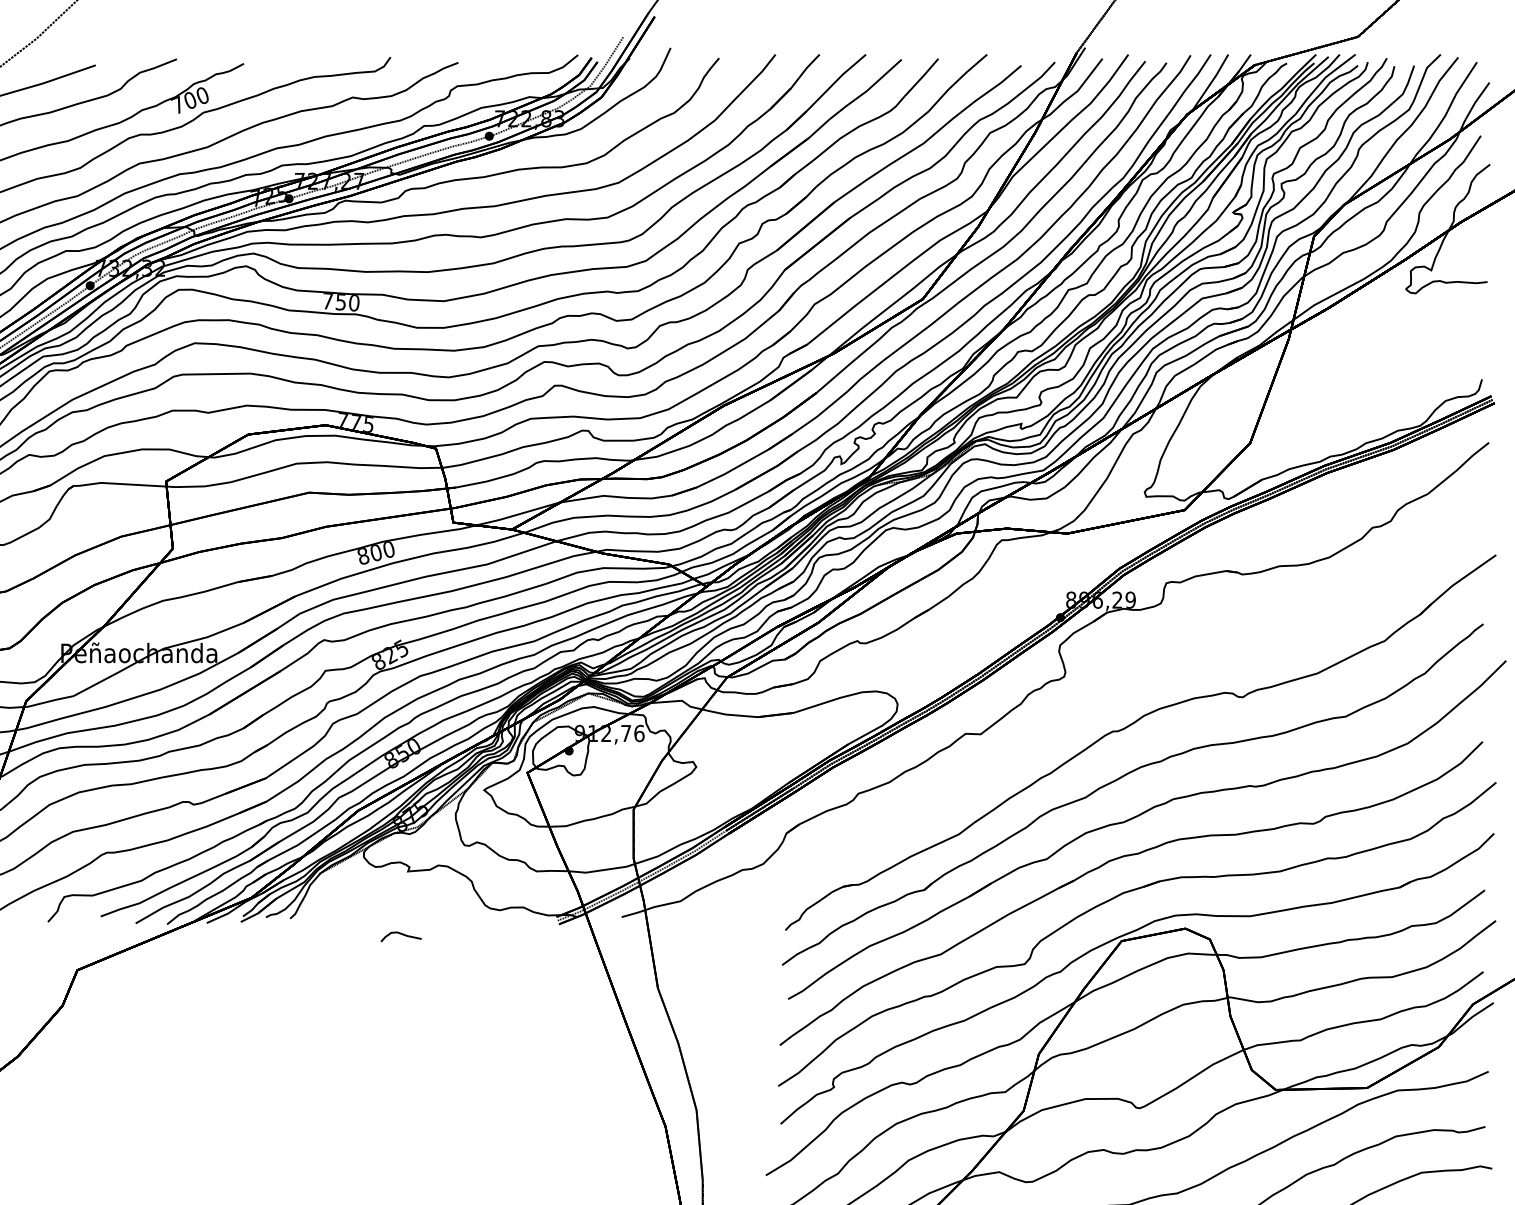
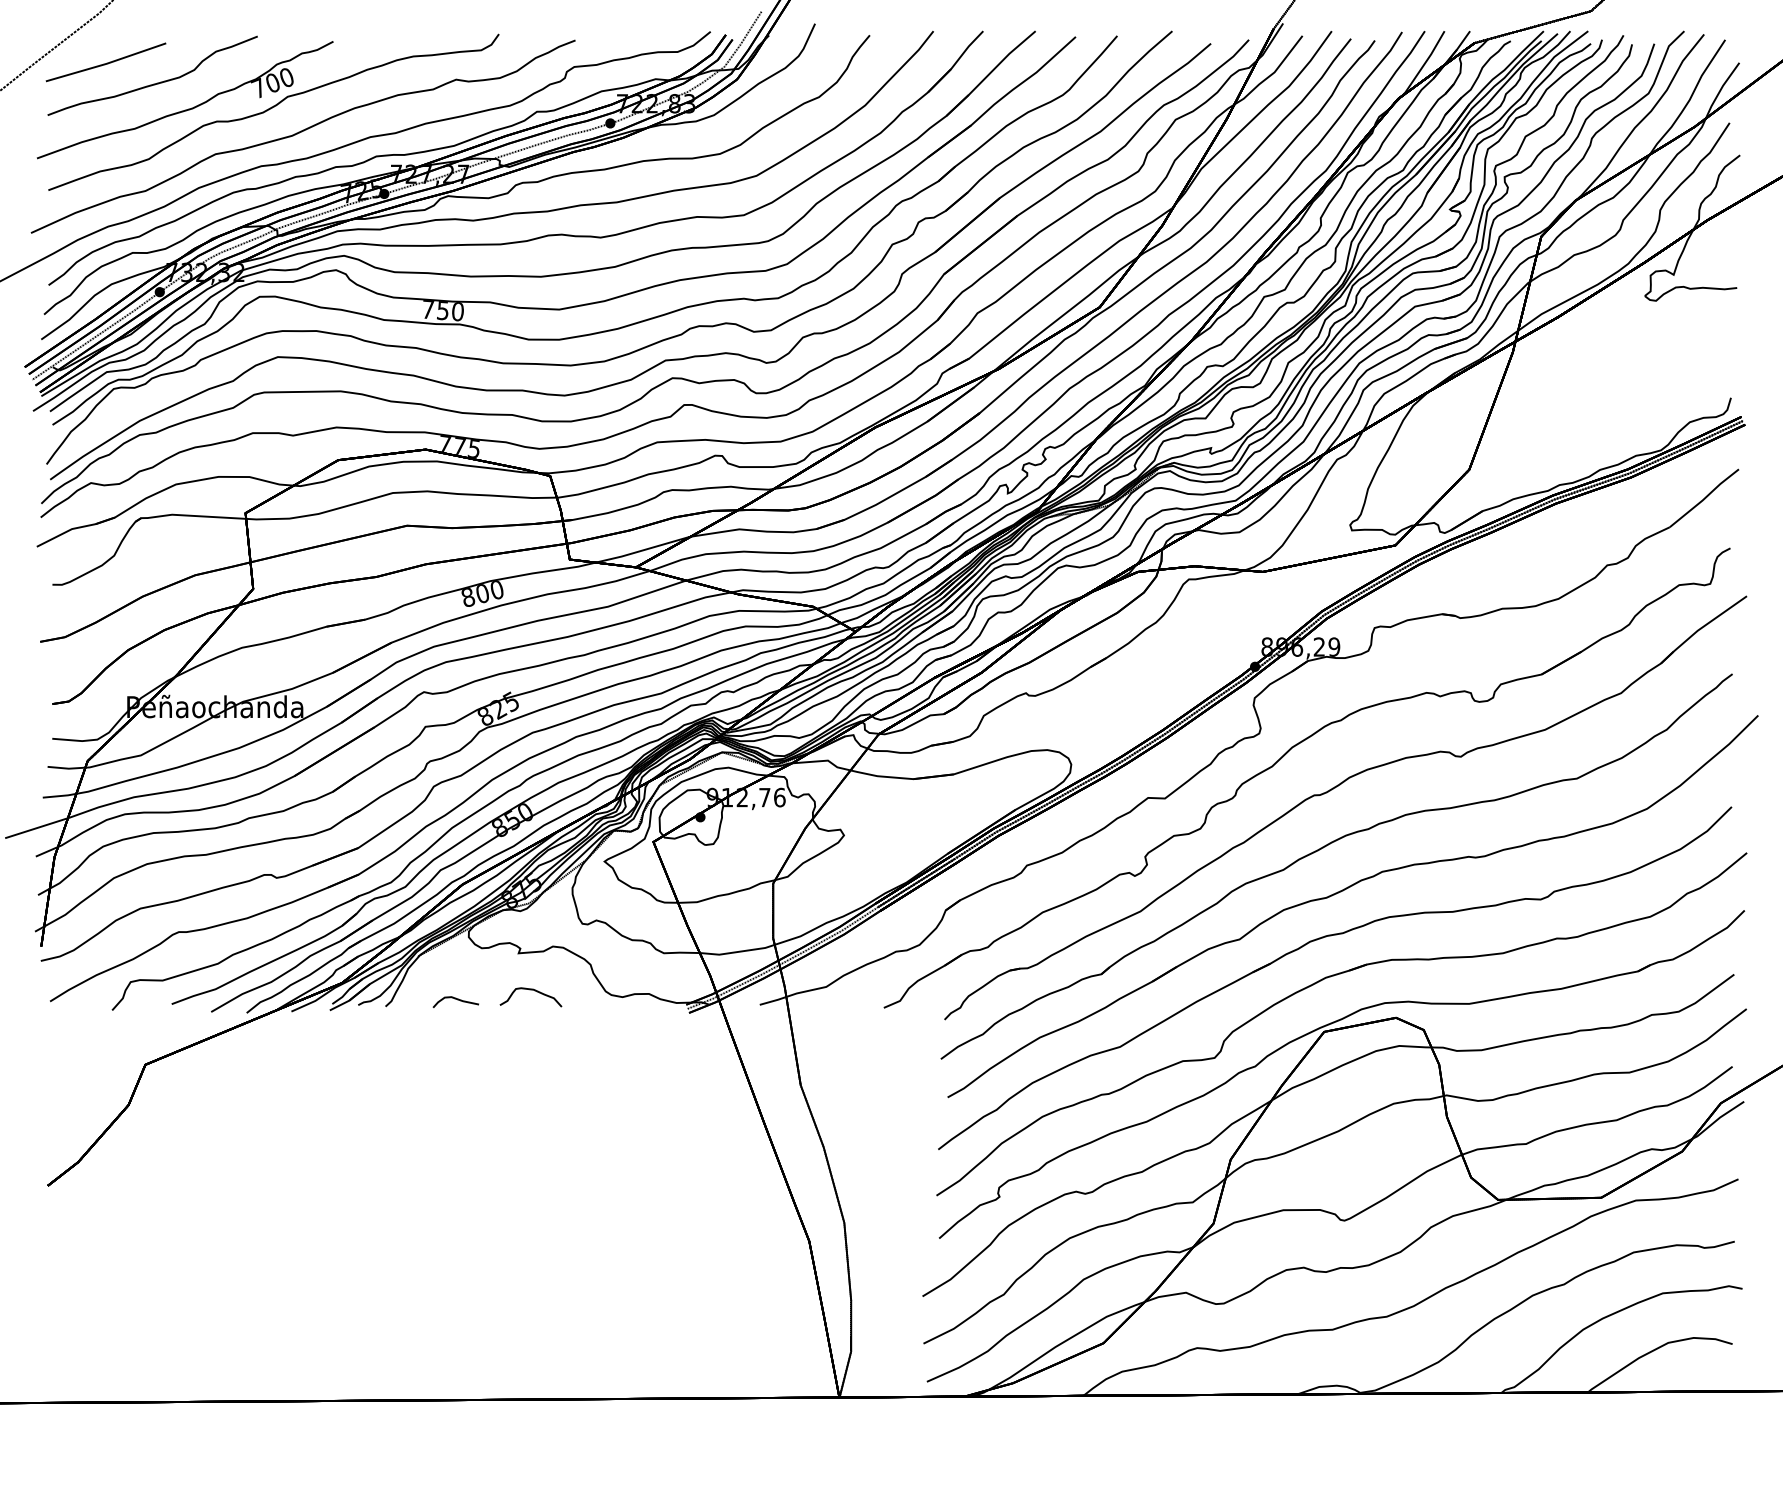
part: (1087, 696) -> (1285, 755), added
curve: (418, 904) -> (530, 990), added
curve: (400, 934) -> (455, 999), moved

